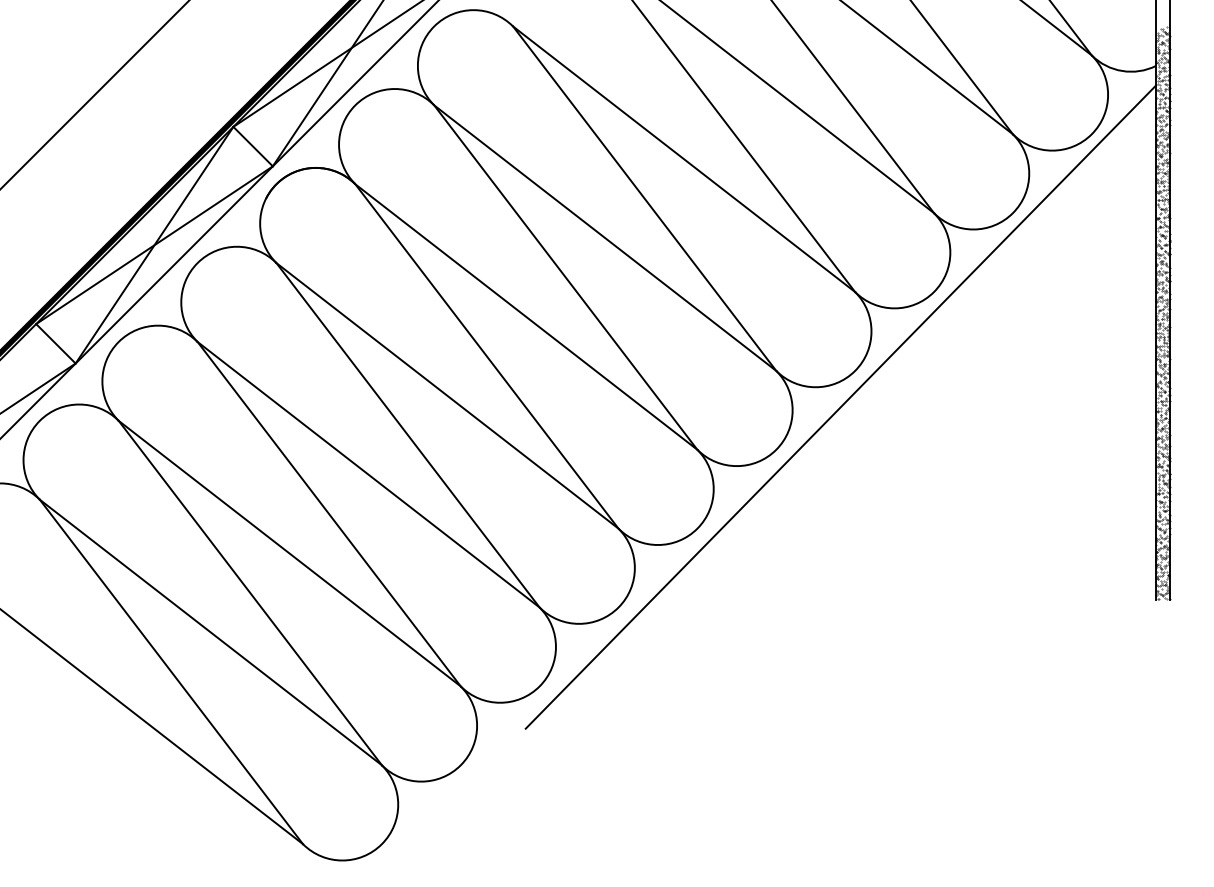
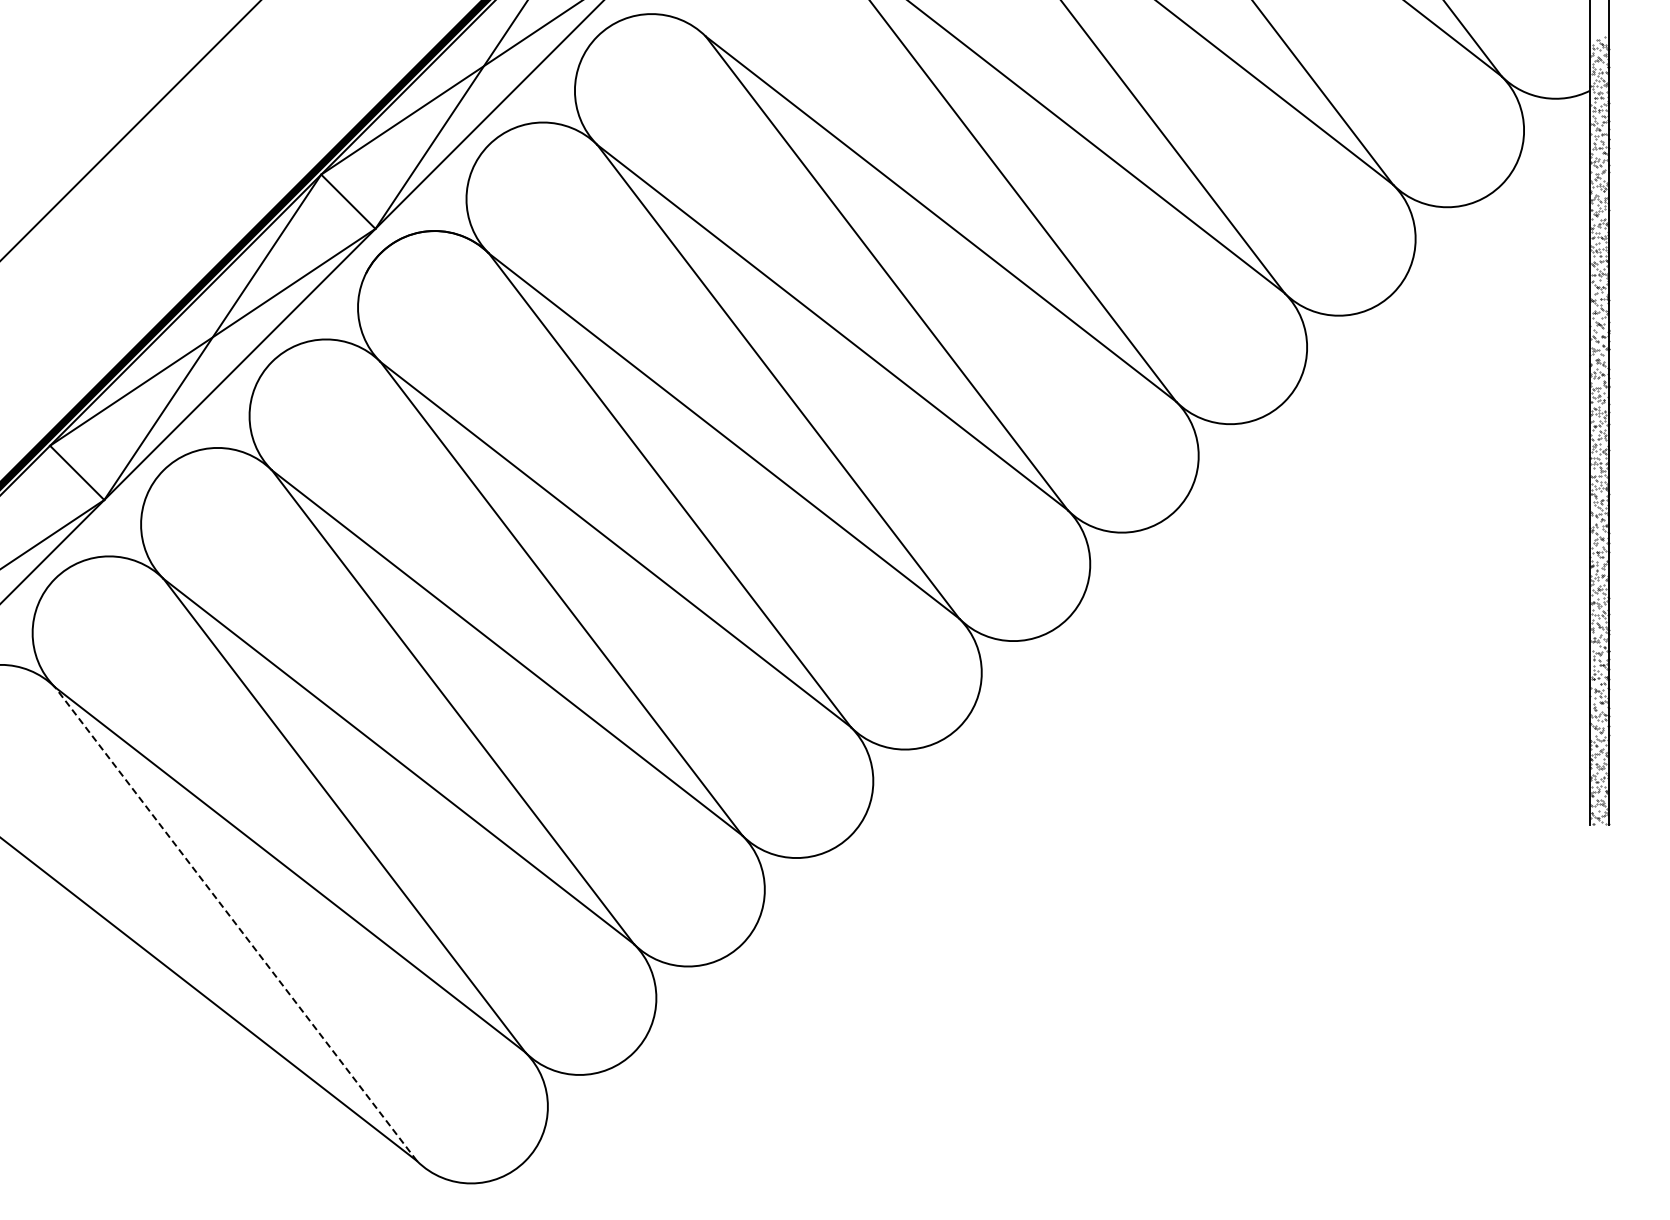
line: (840, 406) -> (1156, 559), removed
line: (171, 671) -> (235, 923), solid -> dashed

